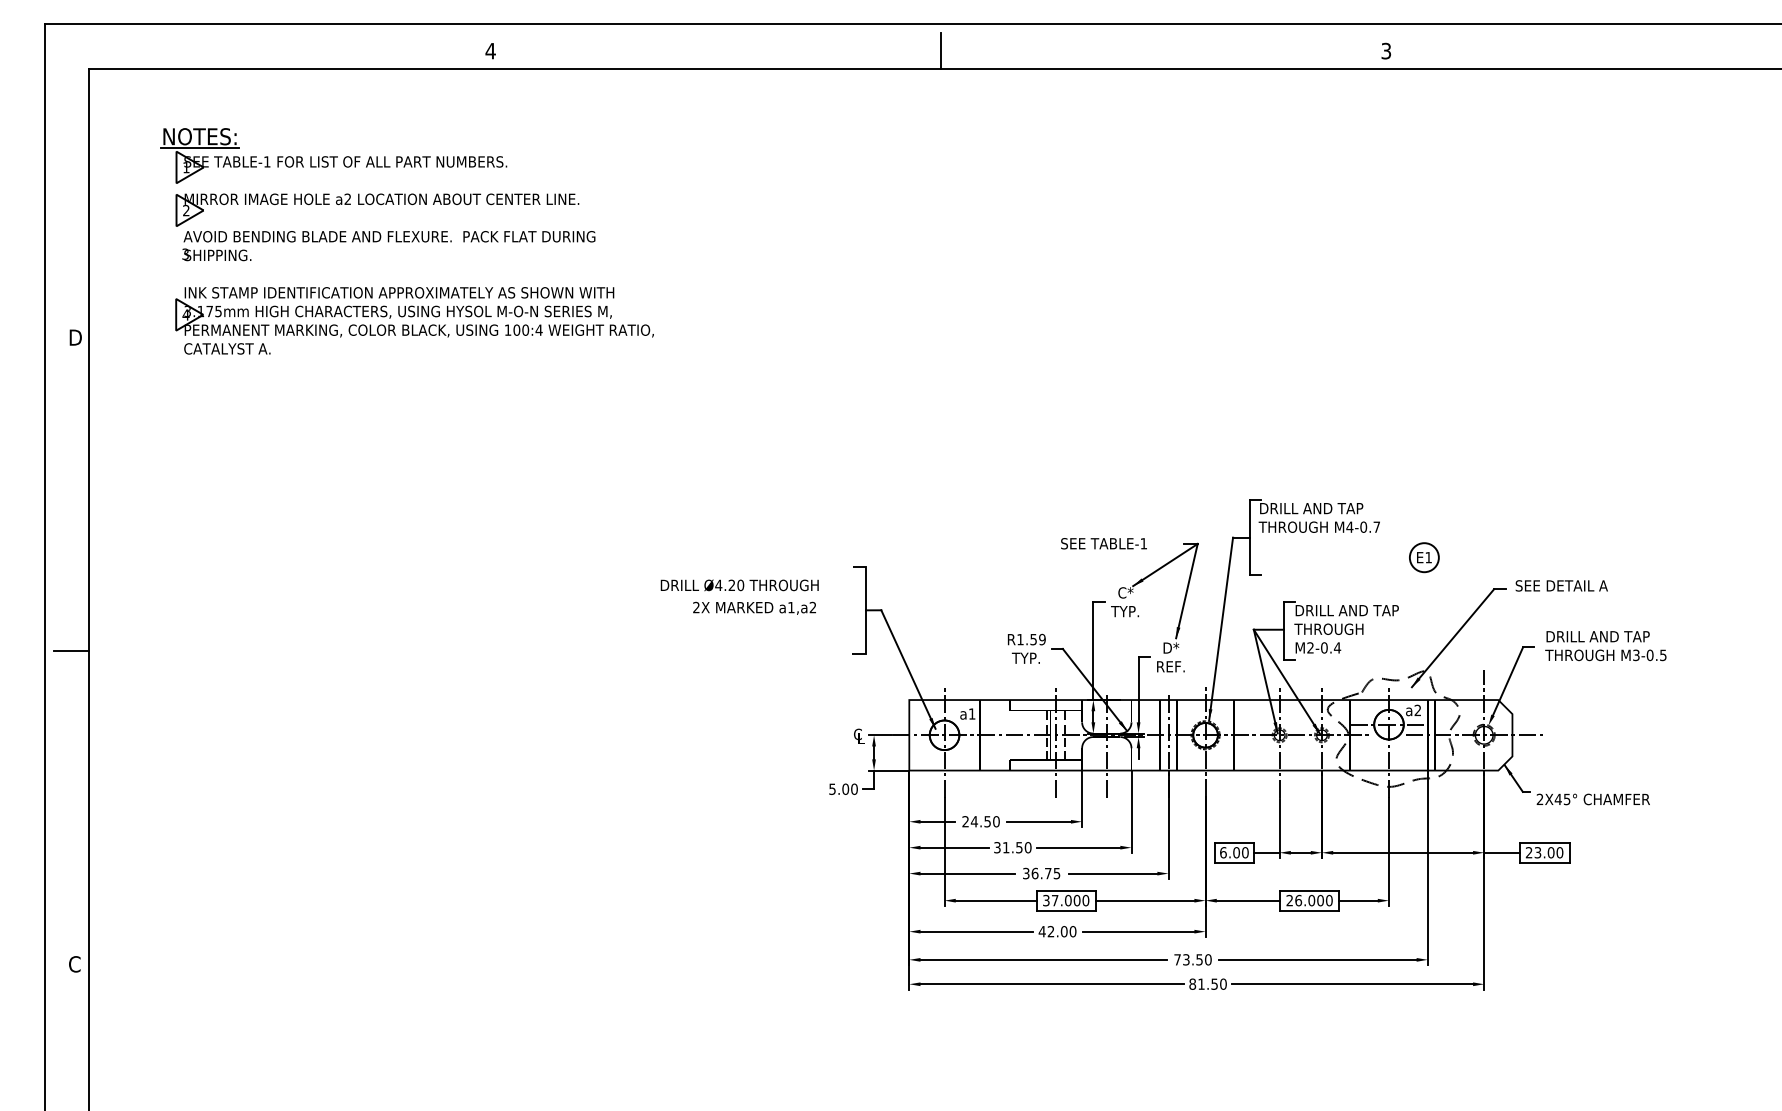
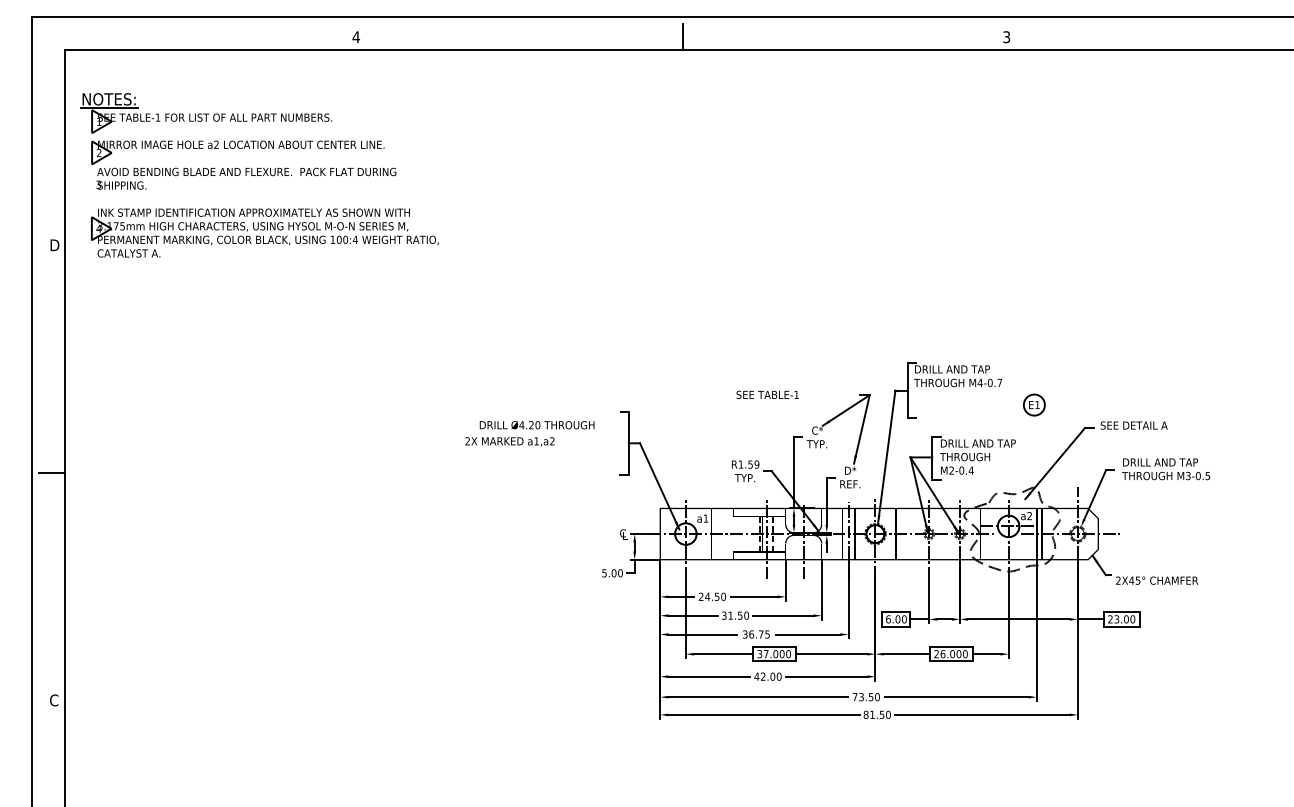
part: (407, 241) -> (259, 175), moved
text: (1103, 543) -> (767, 394), moved
text: (753, 607) -> (509, 441), moved

